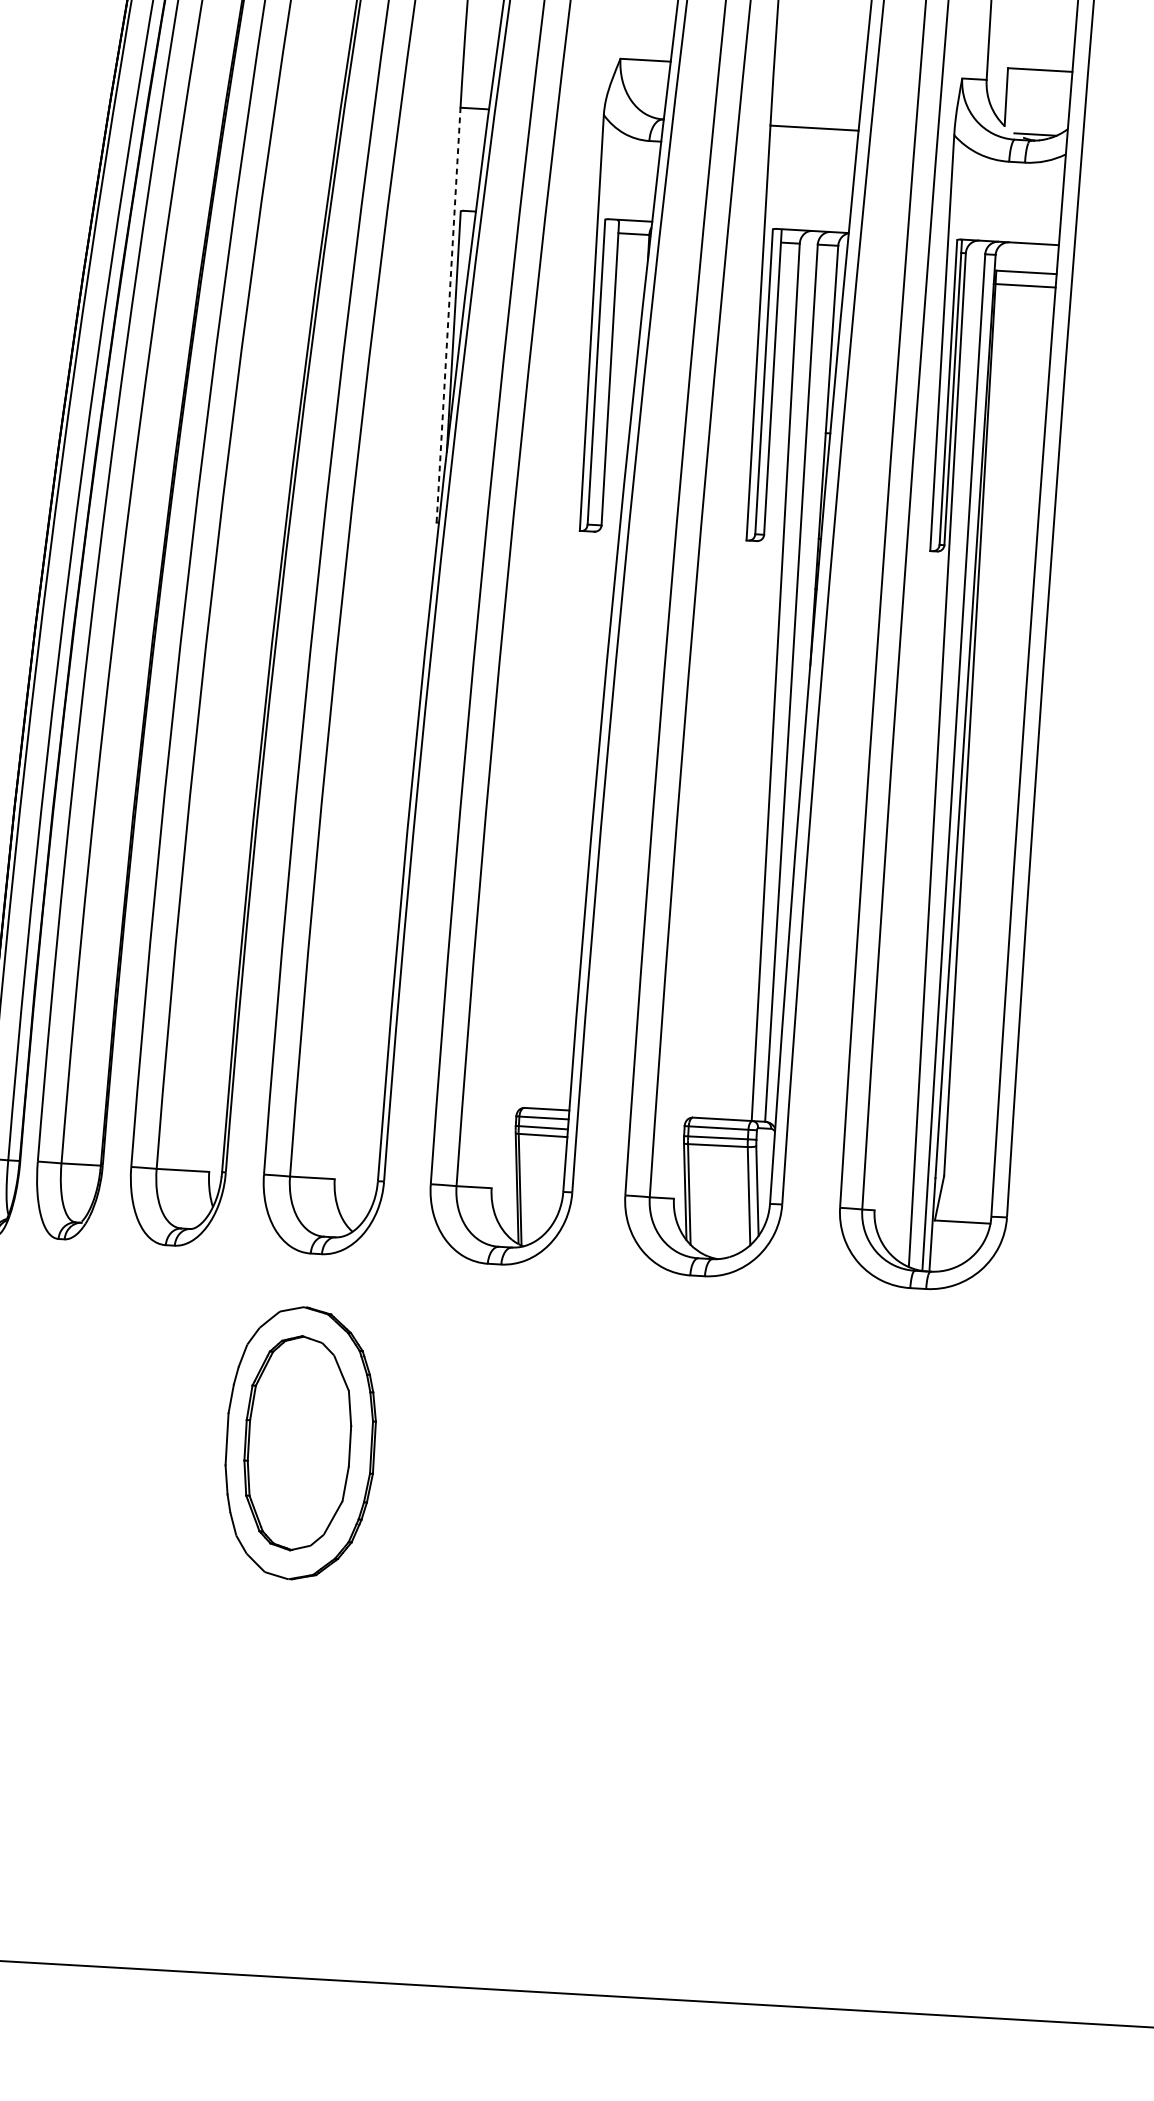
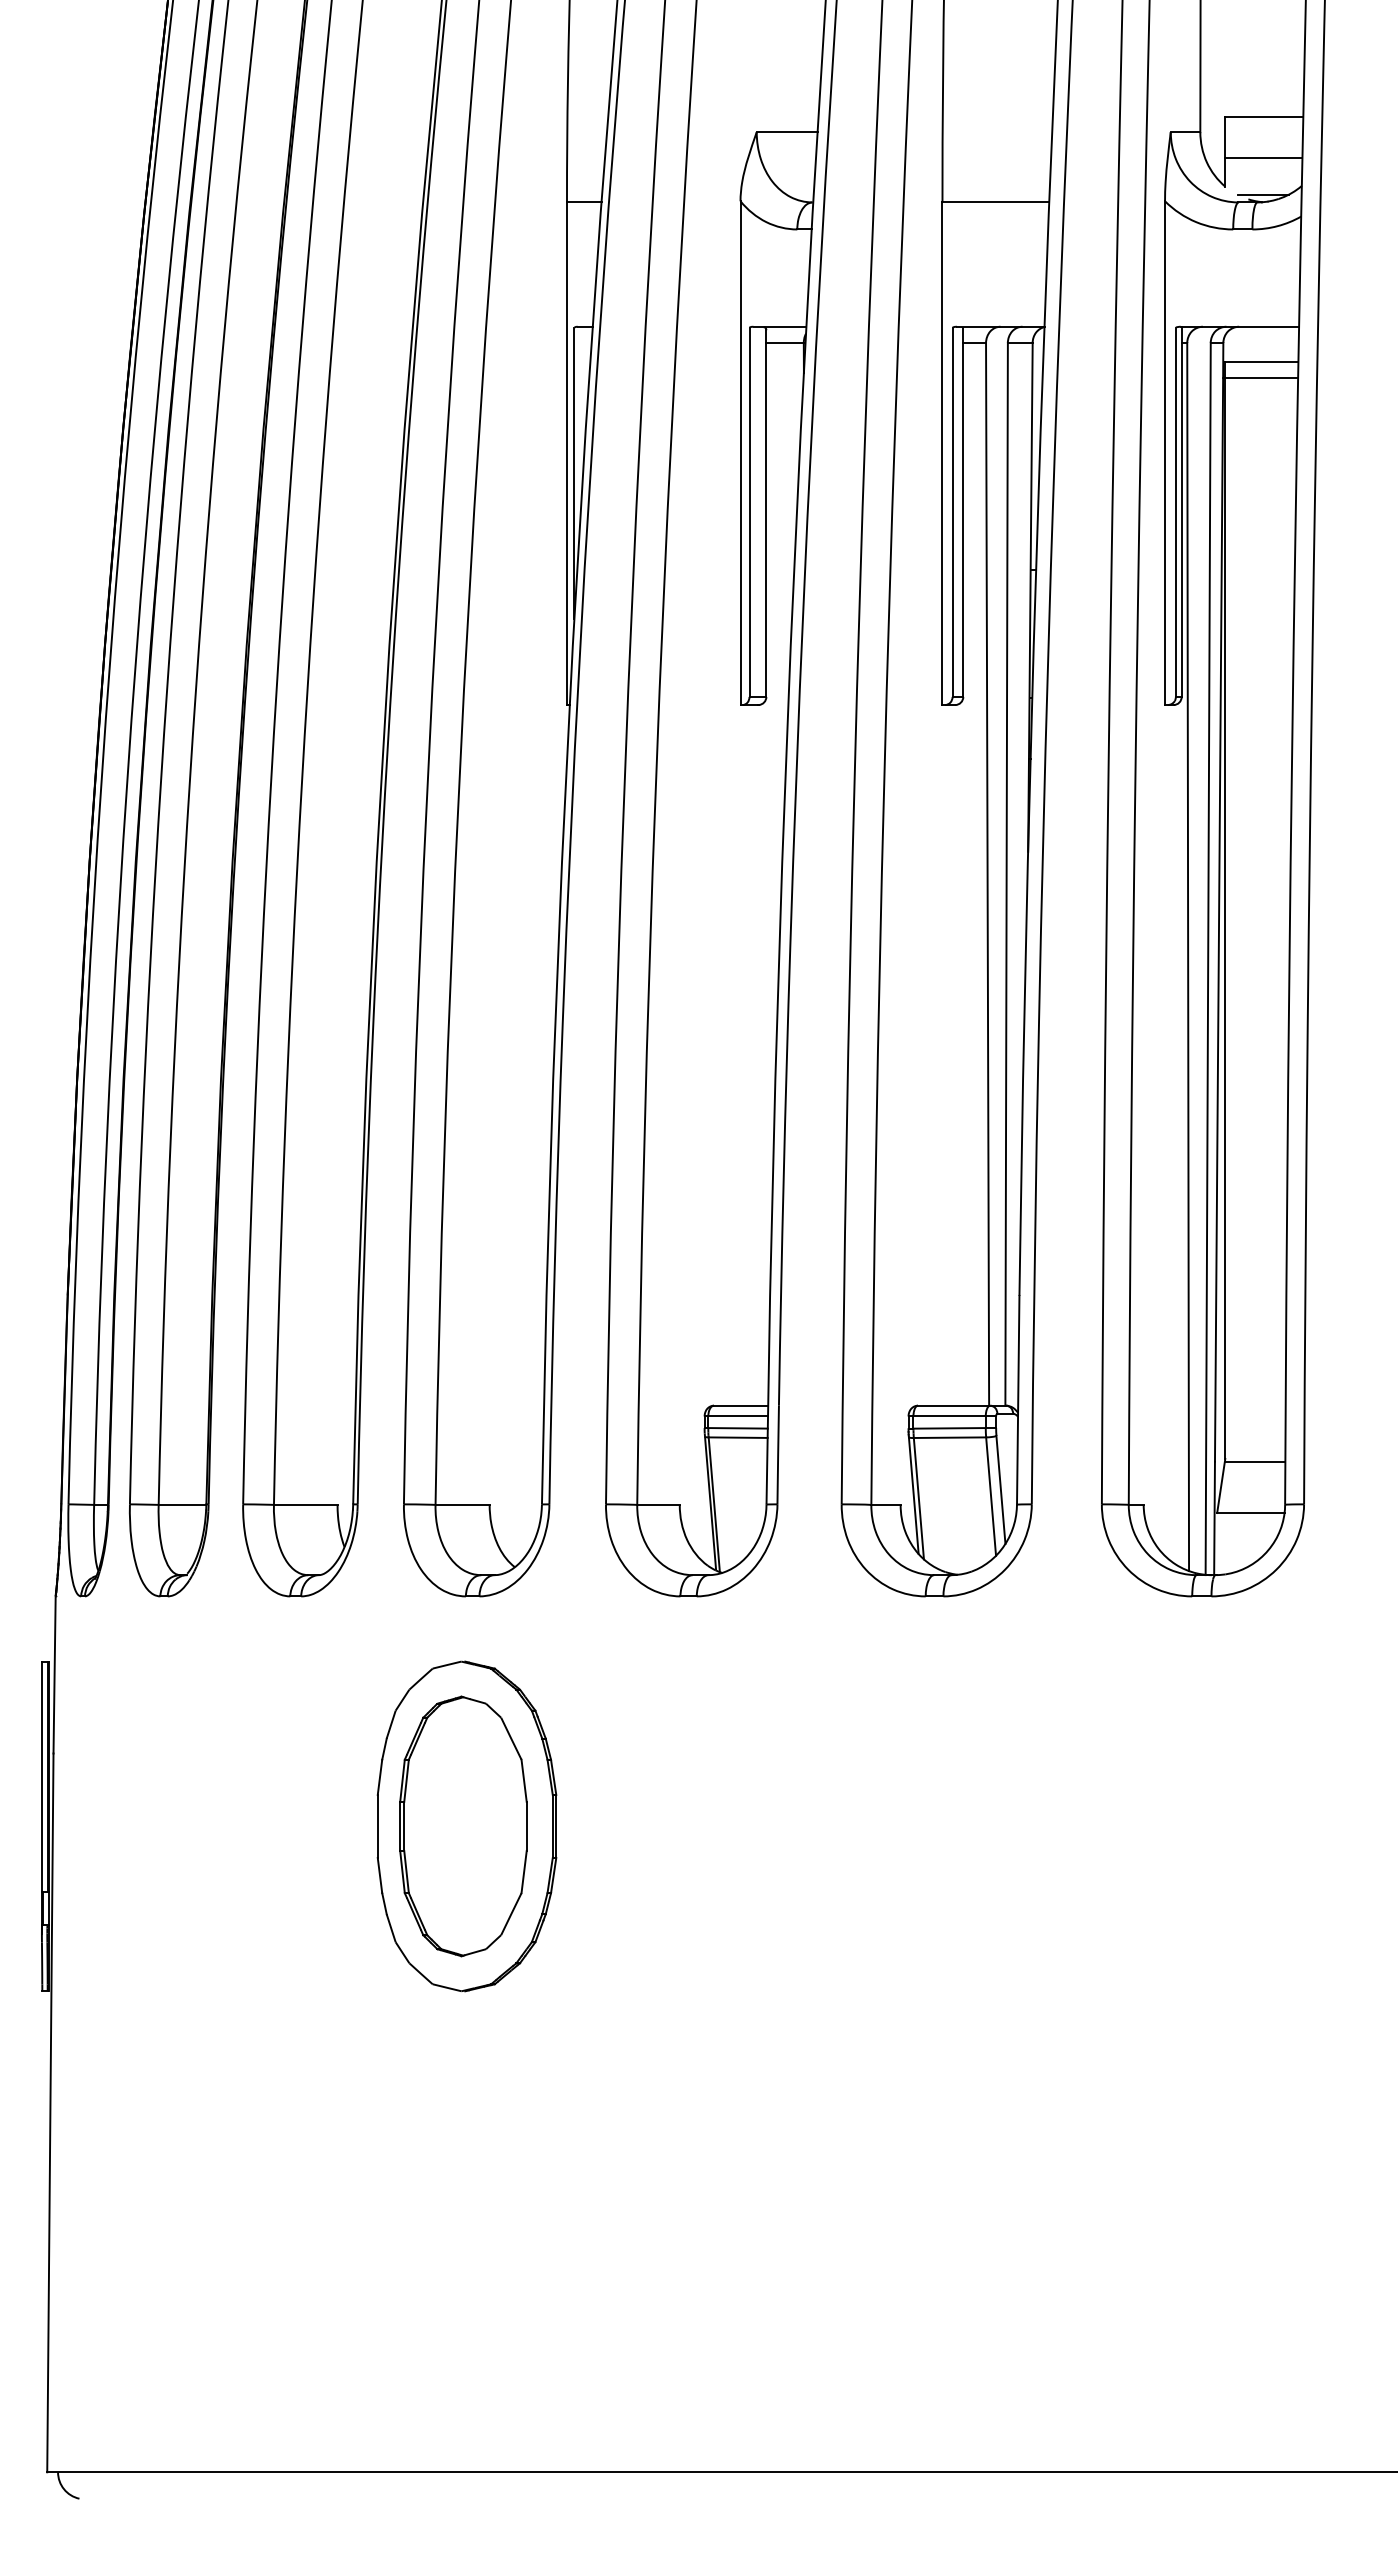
line: (1037, 103) -> (1263, 157), added
line: (448, 314) -> (566, 453), dashed -> solid
line: (968, 1179) -> (1254, 1461), added

